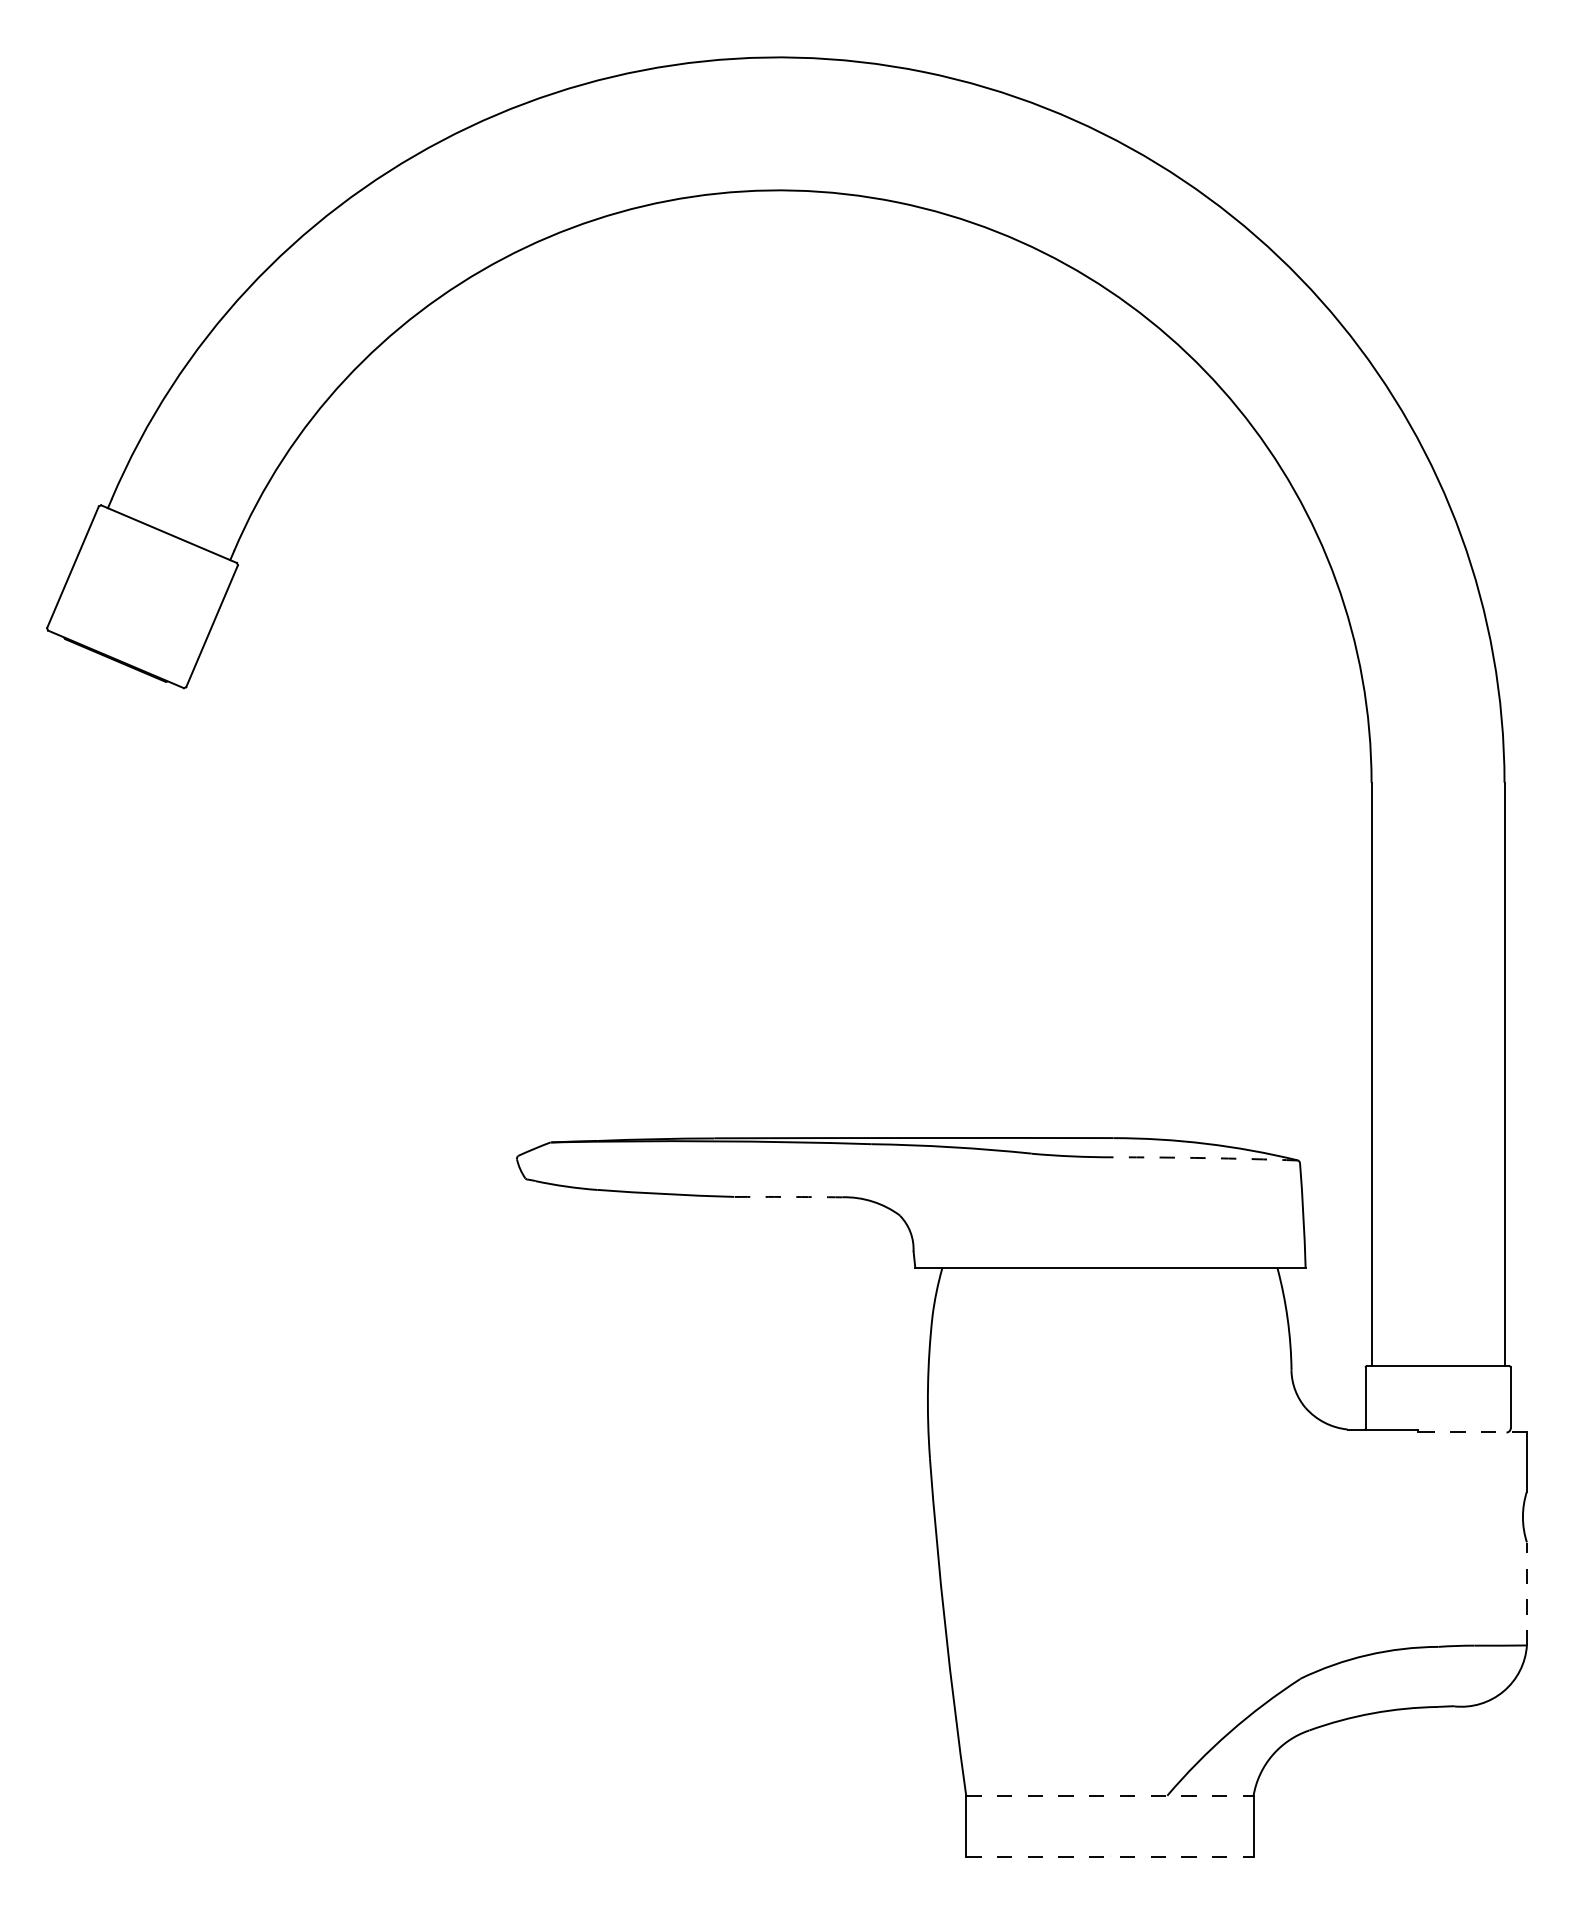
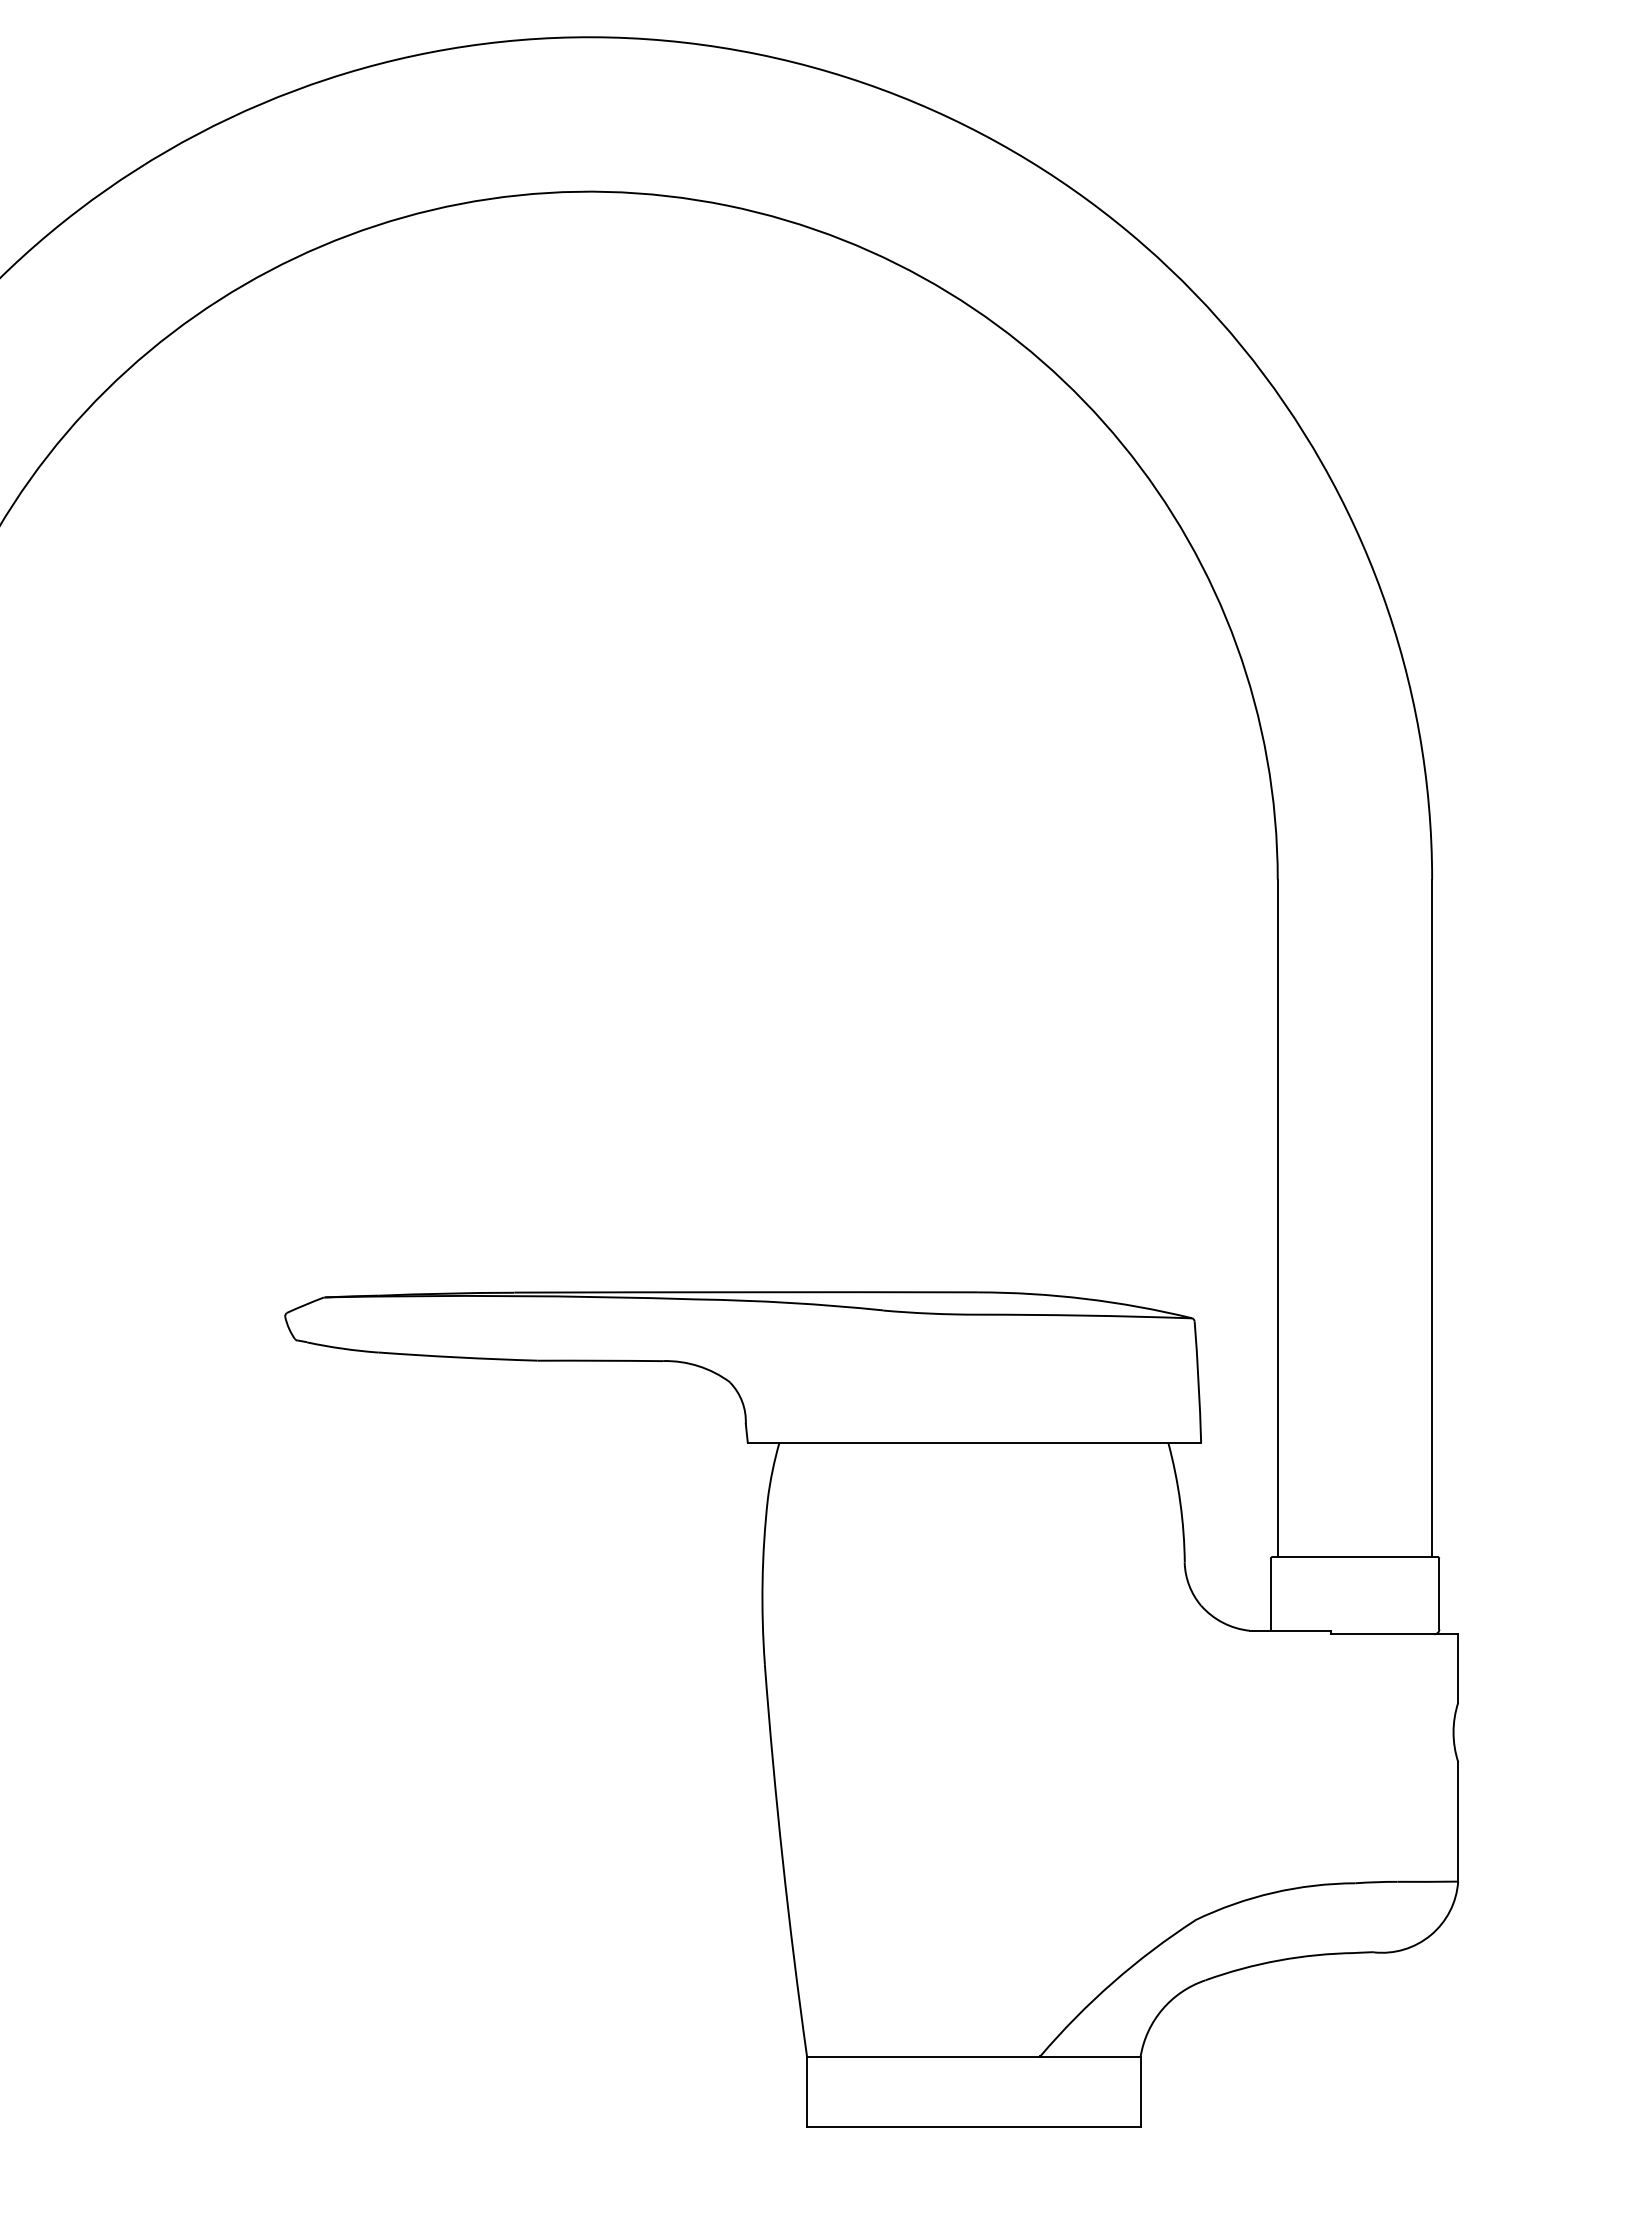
arc: (1205, 1158) -> (1084, 1316), dashed -> solid
arc: (788, 1196) -> (600, 1360), dashed -> solid
line: (1472, 1432) -> (1394, 1634), dashed -> solid
line: (1526, 1593) -> (1457, 1821), dashed -> solid
line: (1109, 1796) -> (973, 2057), dashed -> solid
line: (1109, 1856) -> (973, 2126), dashed -> solid

